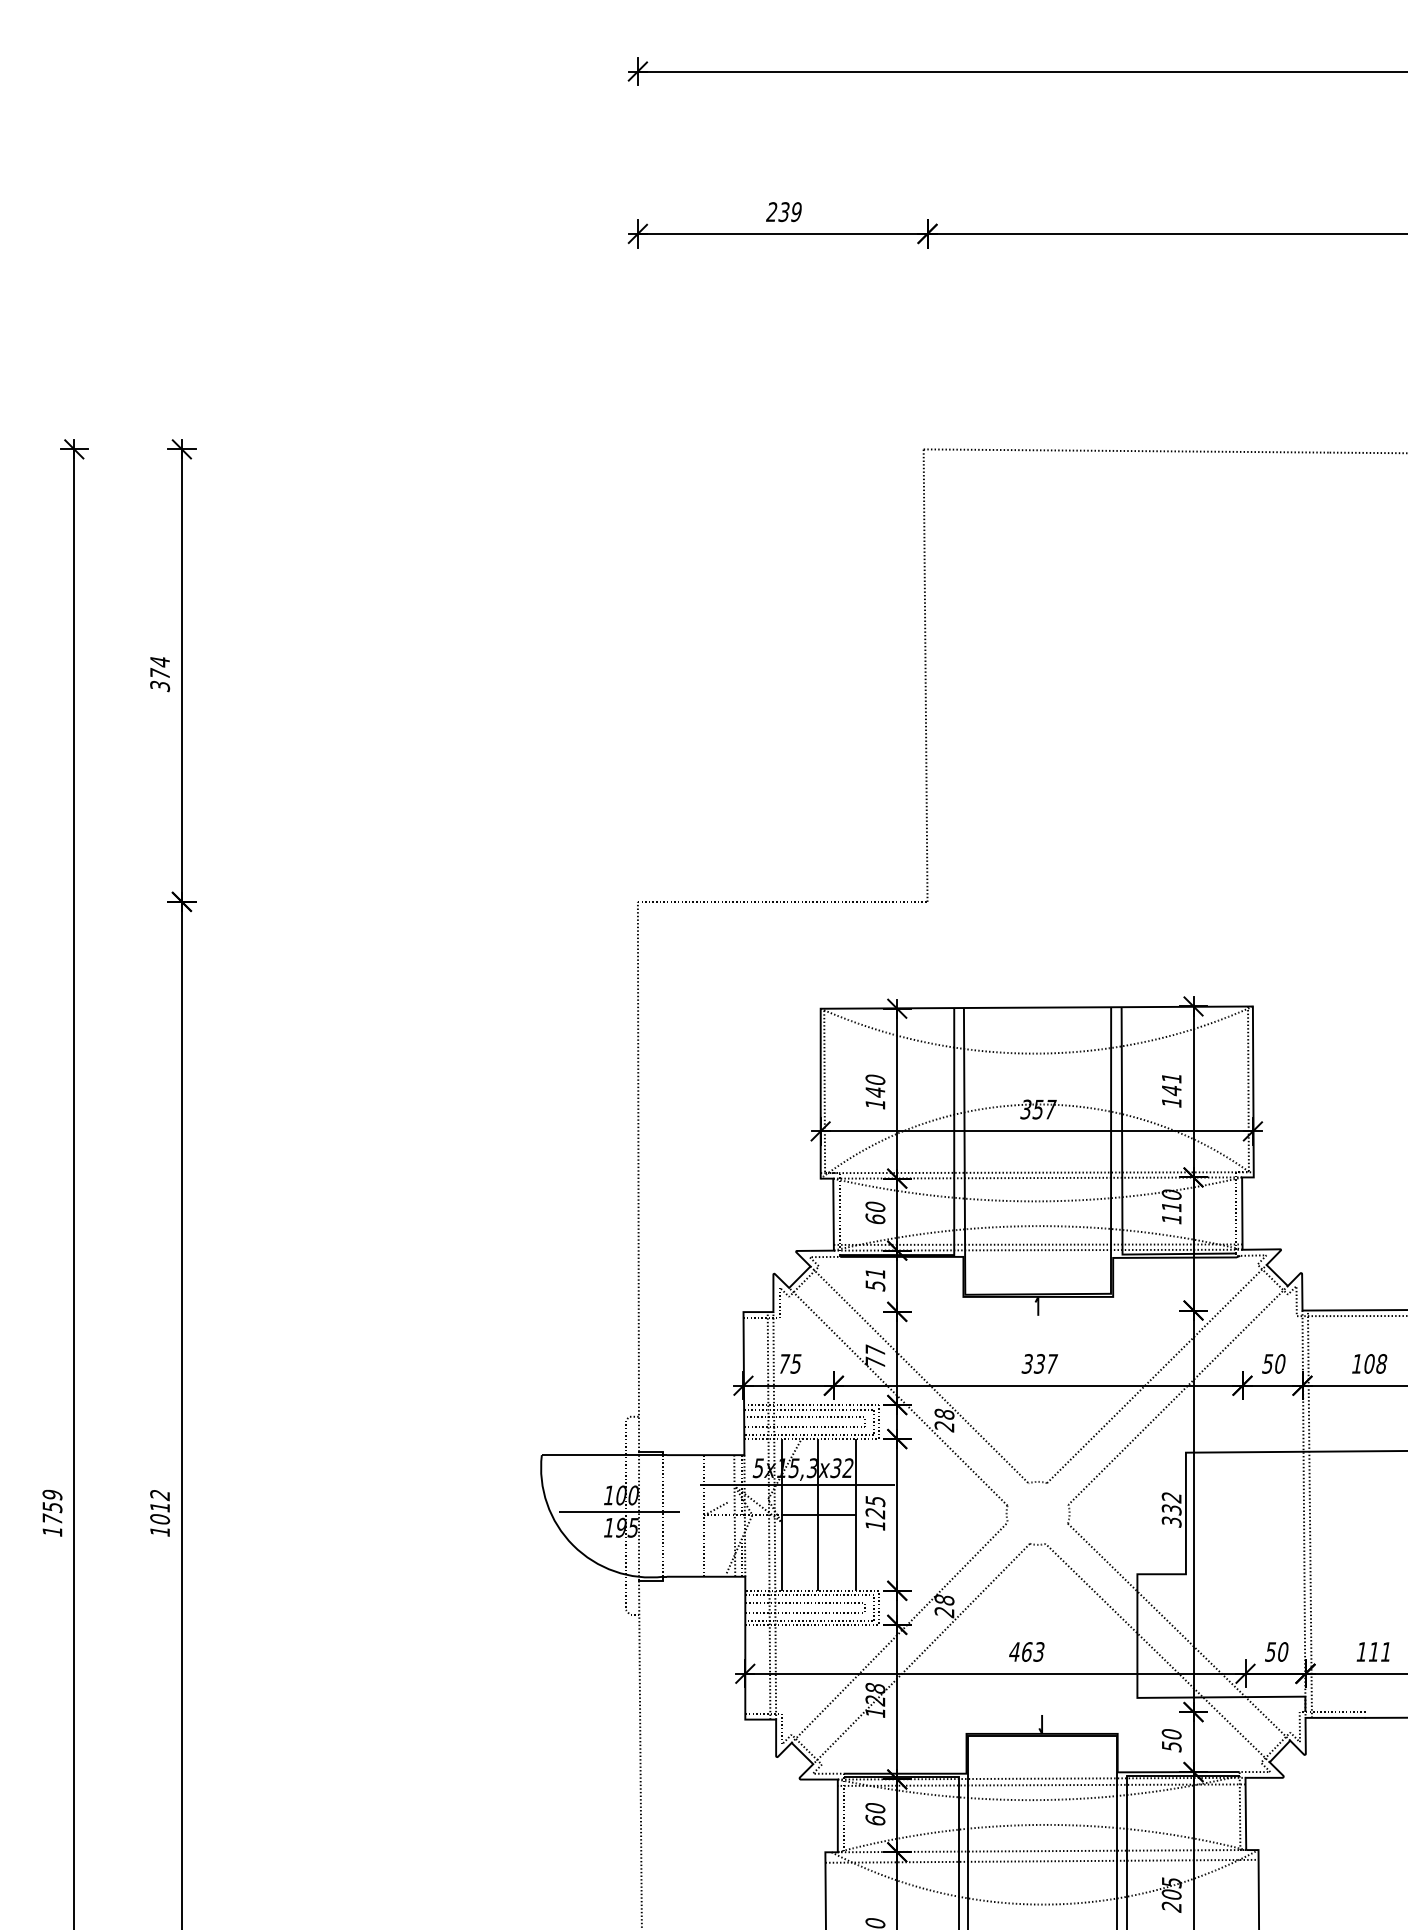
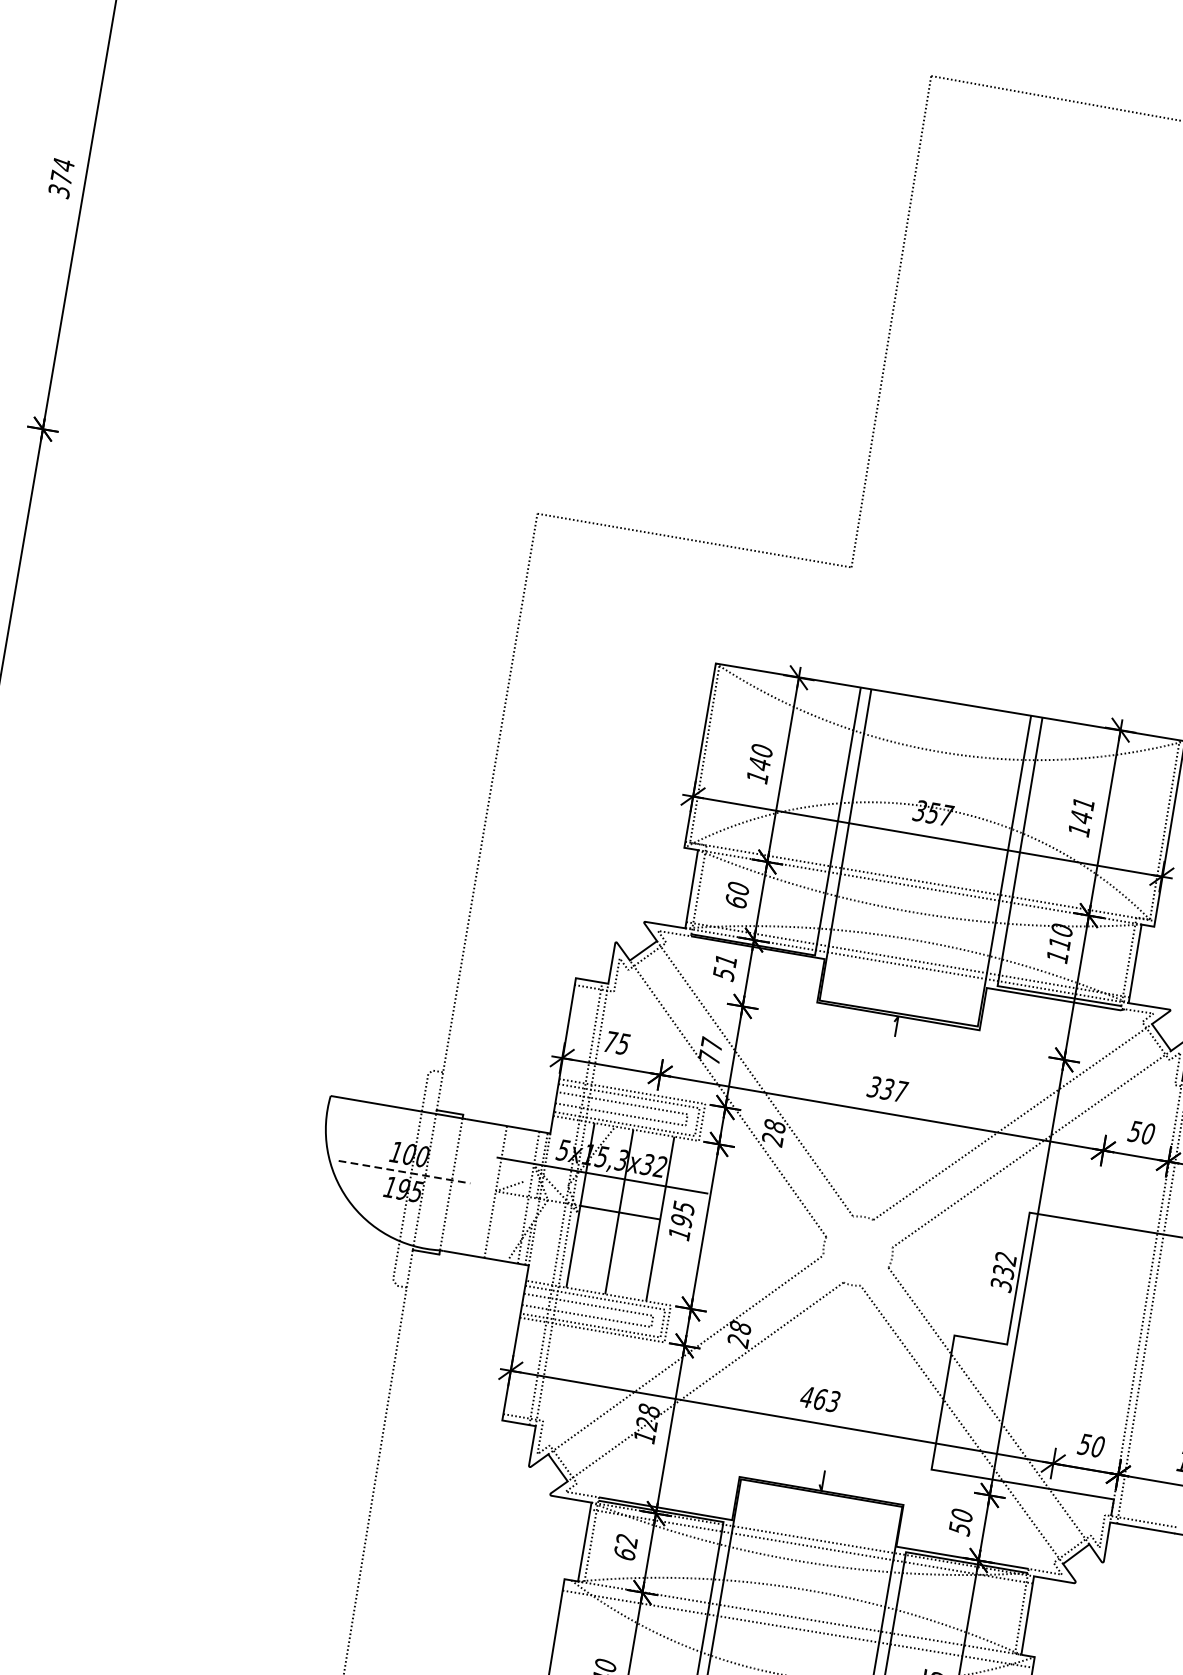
line: (619, 1512) -> (404, 1172), solid -> dashed
text: (875, 1513) -> (681, 1221), 125 -> 195
text: (875, 1808) -> (627, 1541), 60 -> 62

